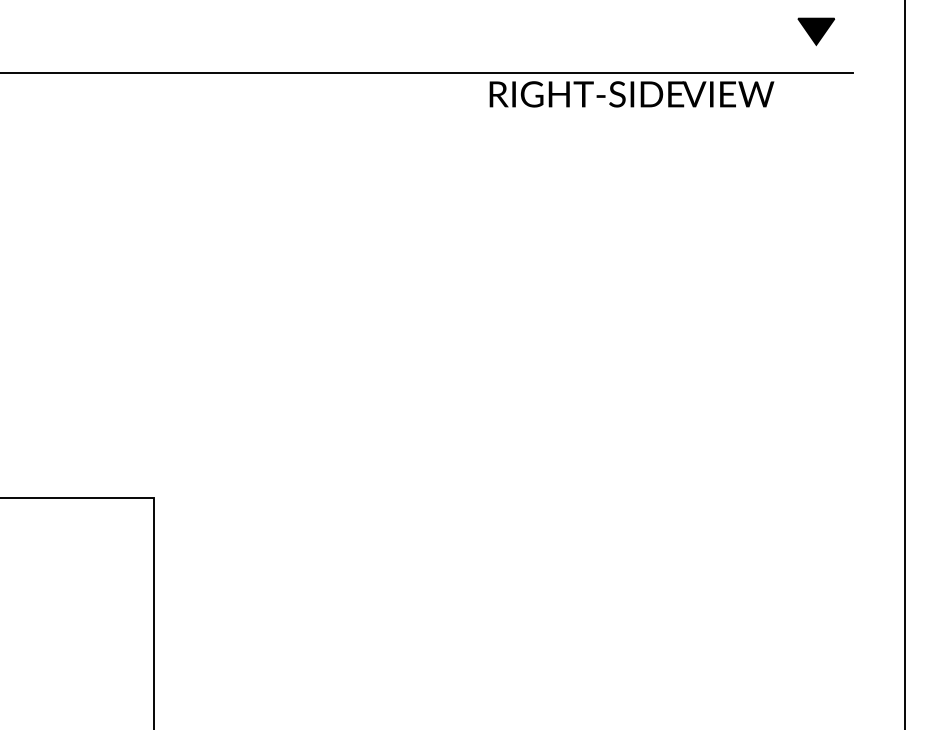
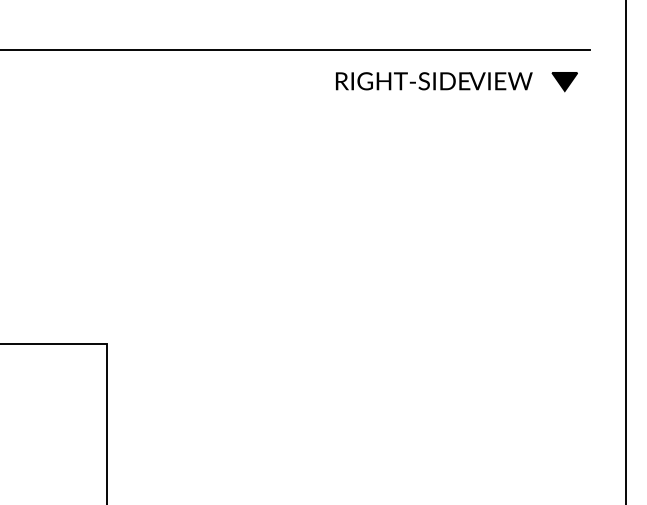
part: (815, 32) -> (564, 82), moved
text: (632, 94) -> (434, 81), moved

